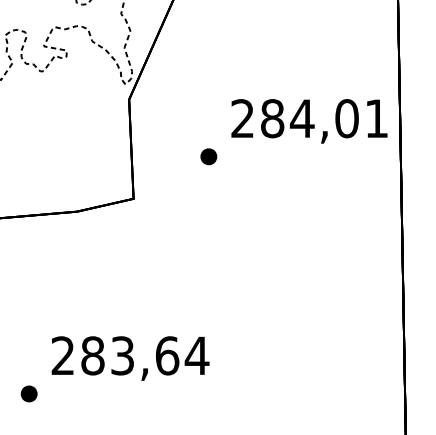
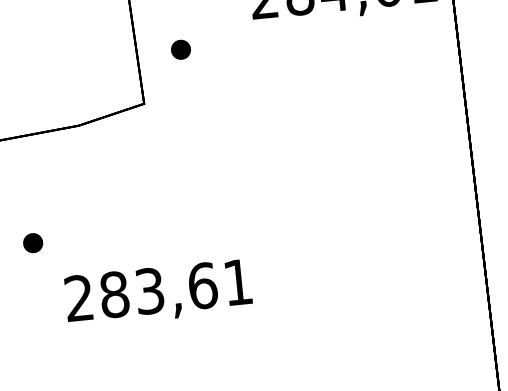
part: (208, 156) -> (180, 49), moved
text: (196, 355) -> (237, 282), 283,64 -> 283,61
part: (28, 393) -> (32, 242), moved

